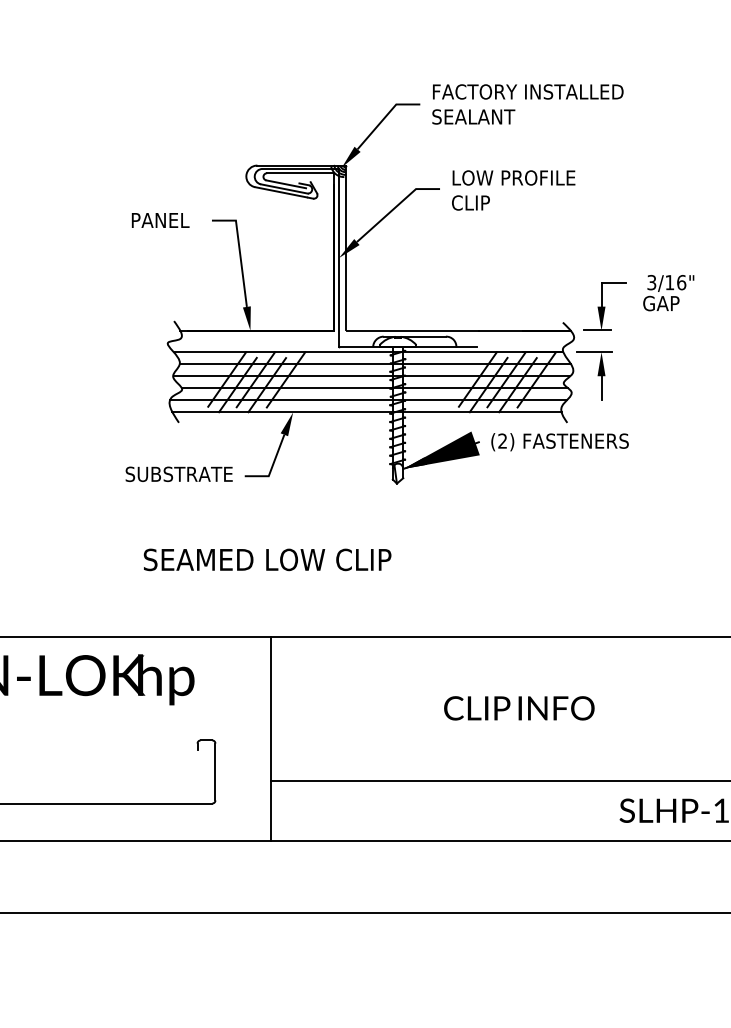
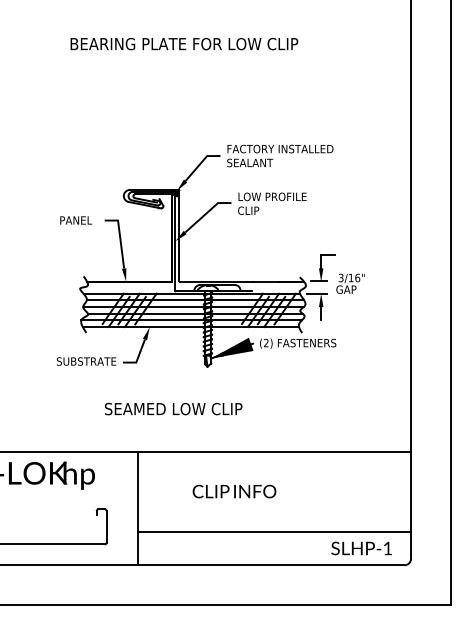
text: (668, 292) -> (350, 283), moved
text: (267, 558) -> (173, 408), moved
text: (519, 708) -> (234, 491), moved

